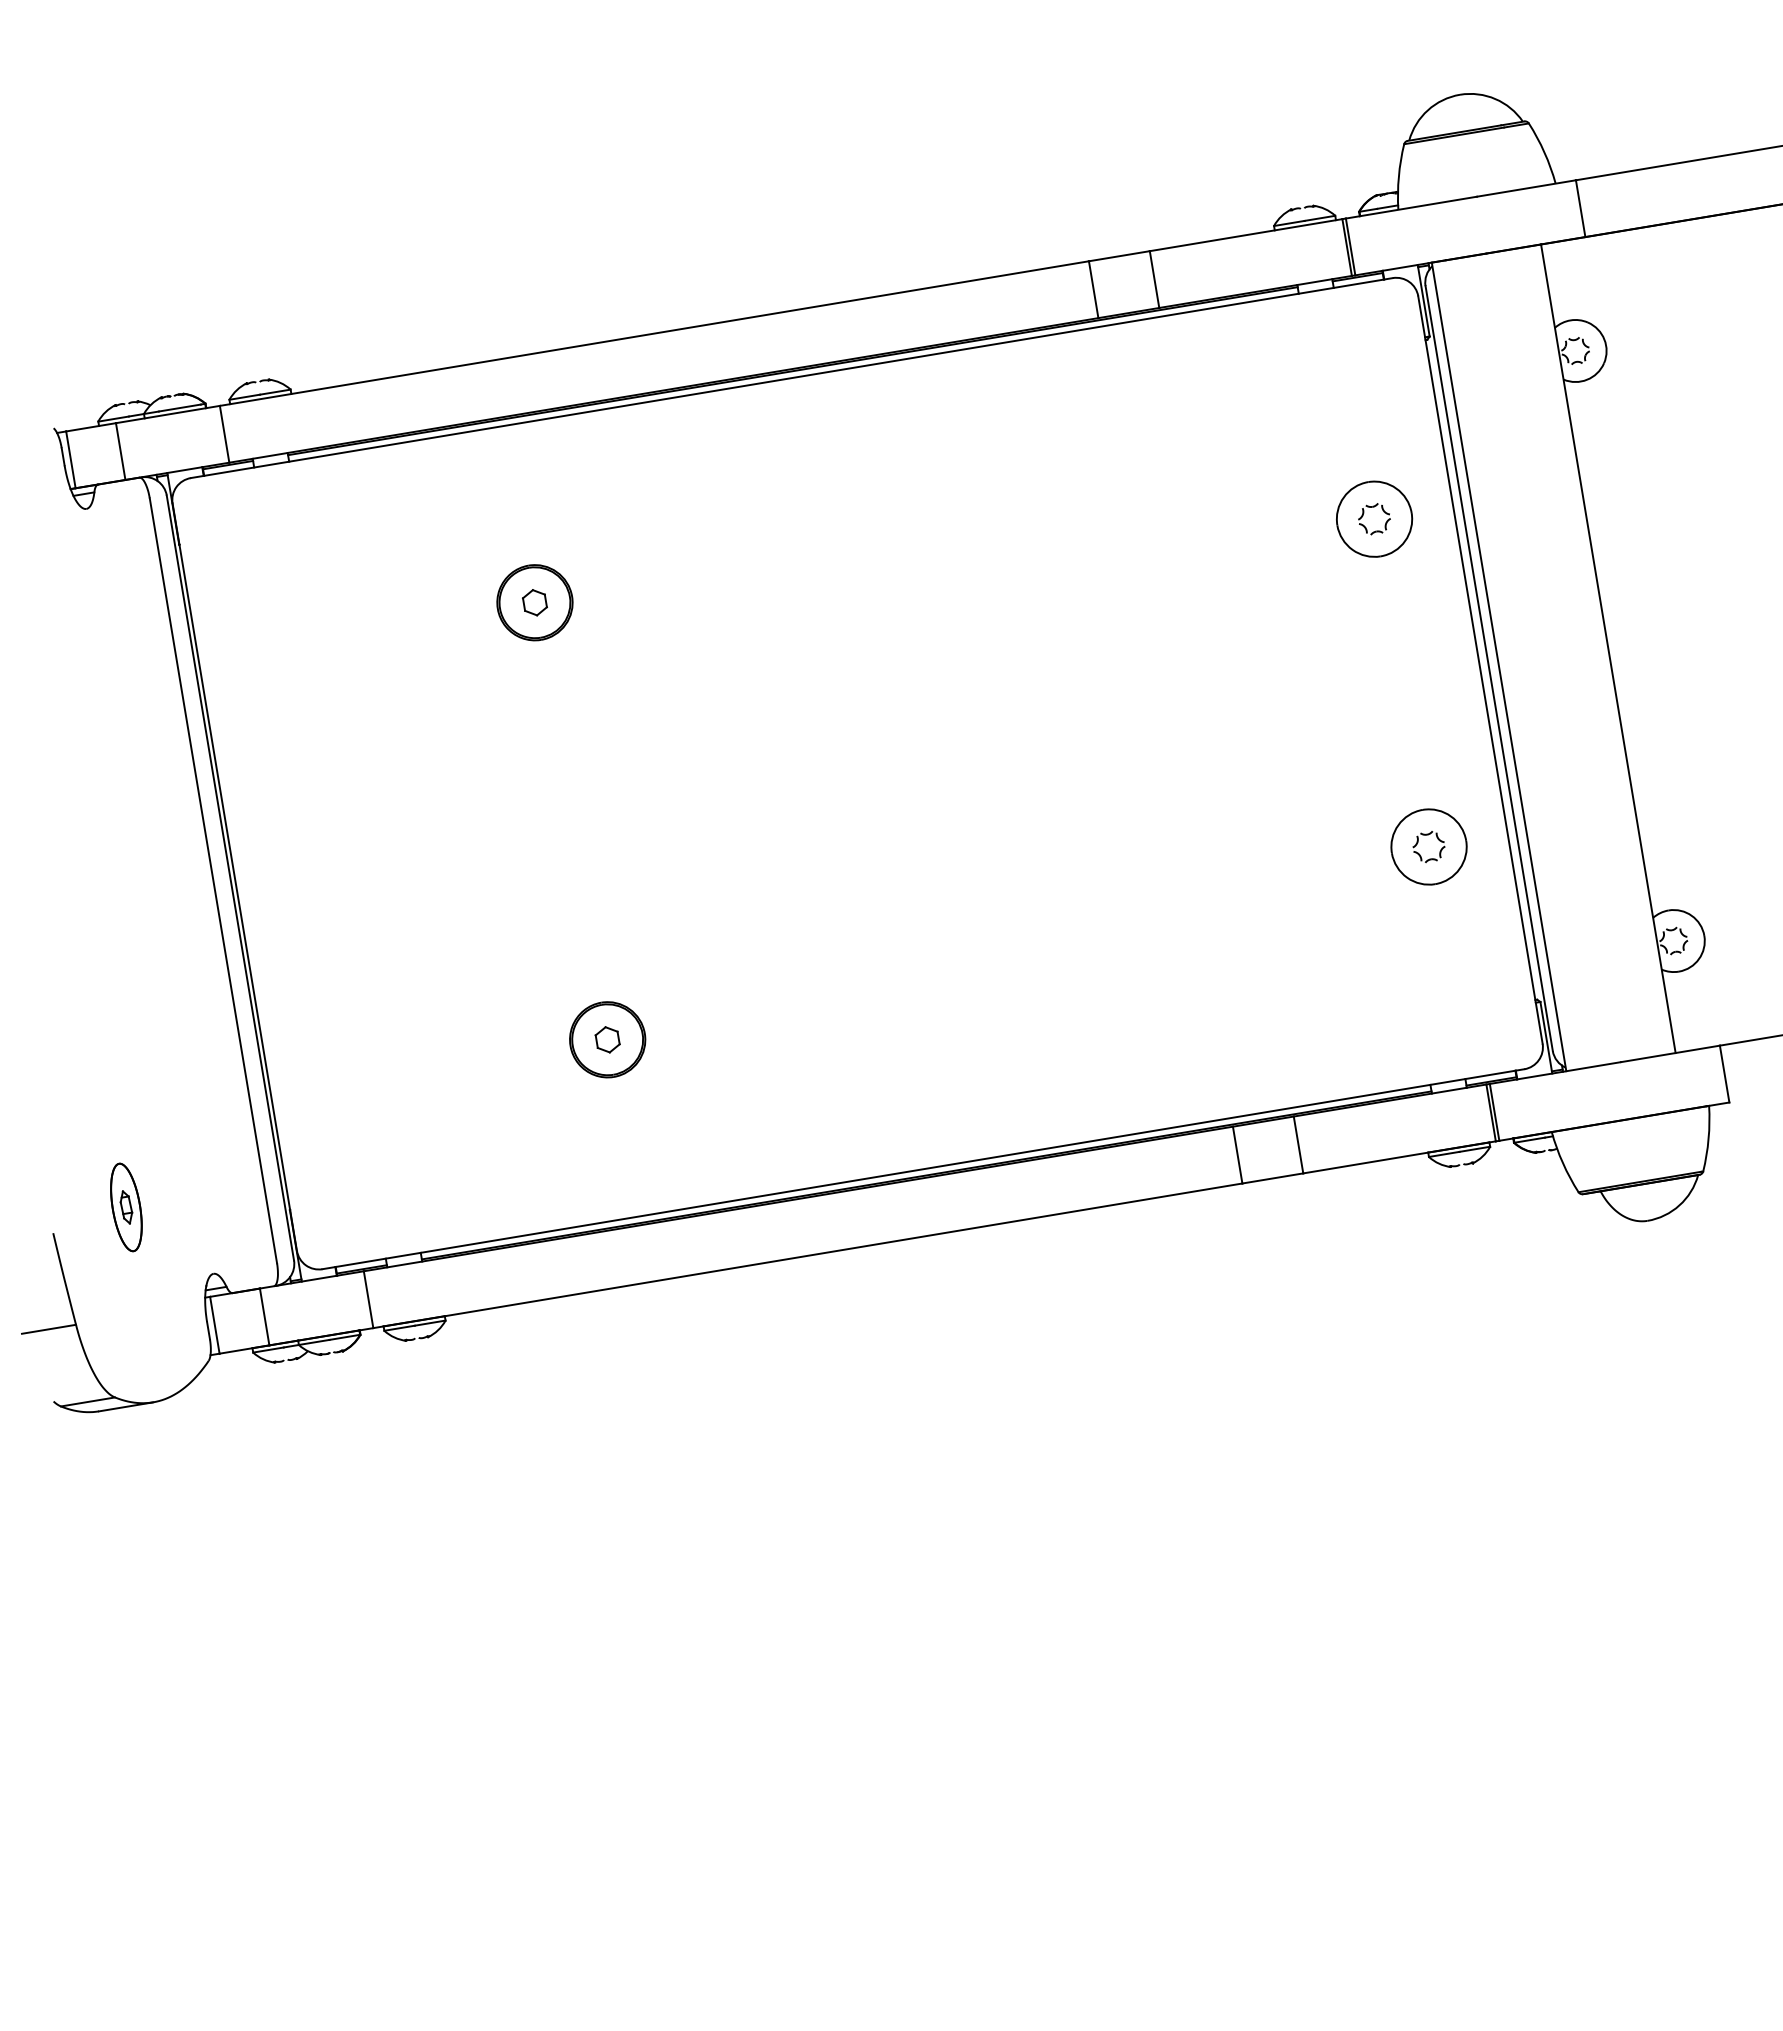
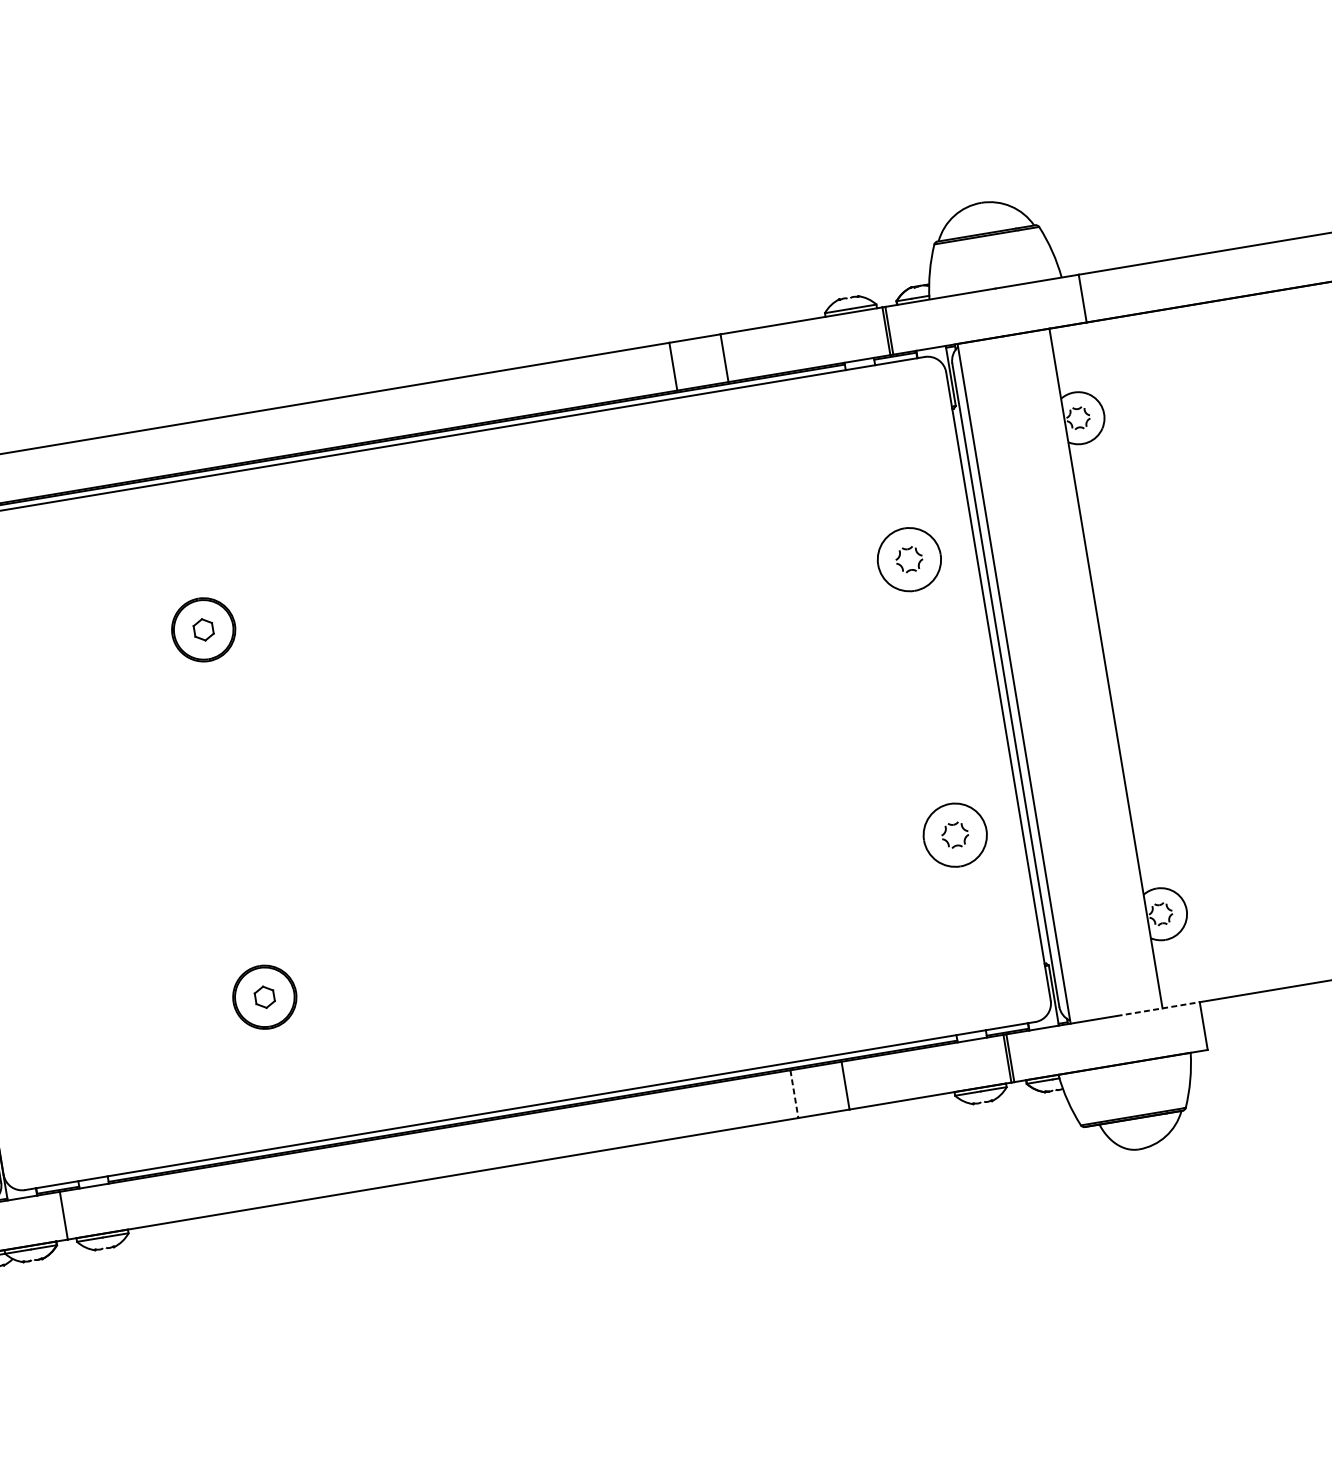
line: (1670, 1053) -> (1158, 1008), solid -> dashed
line: (1237, 1155) -> (794, 1094), solid -> dashed

